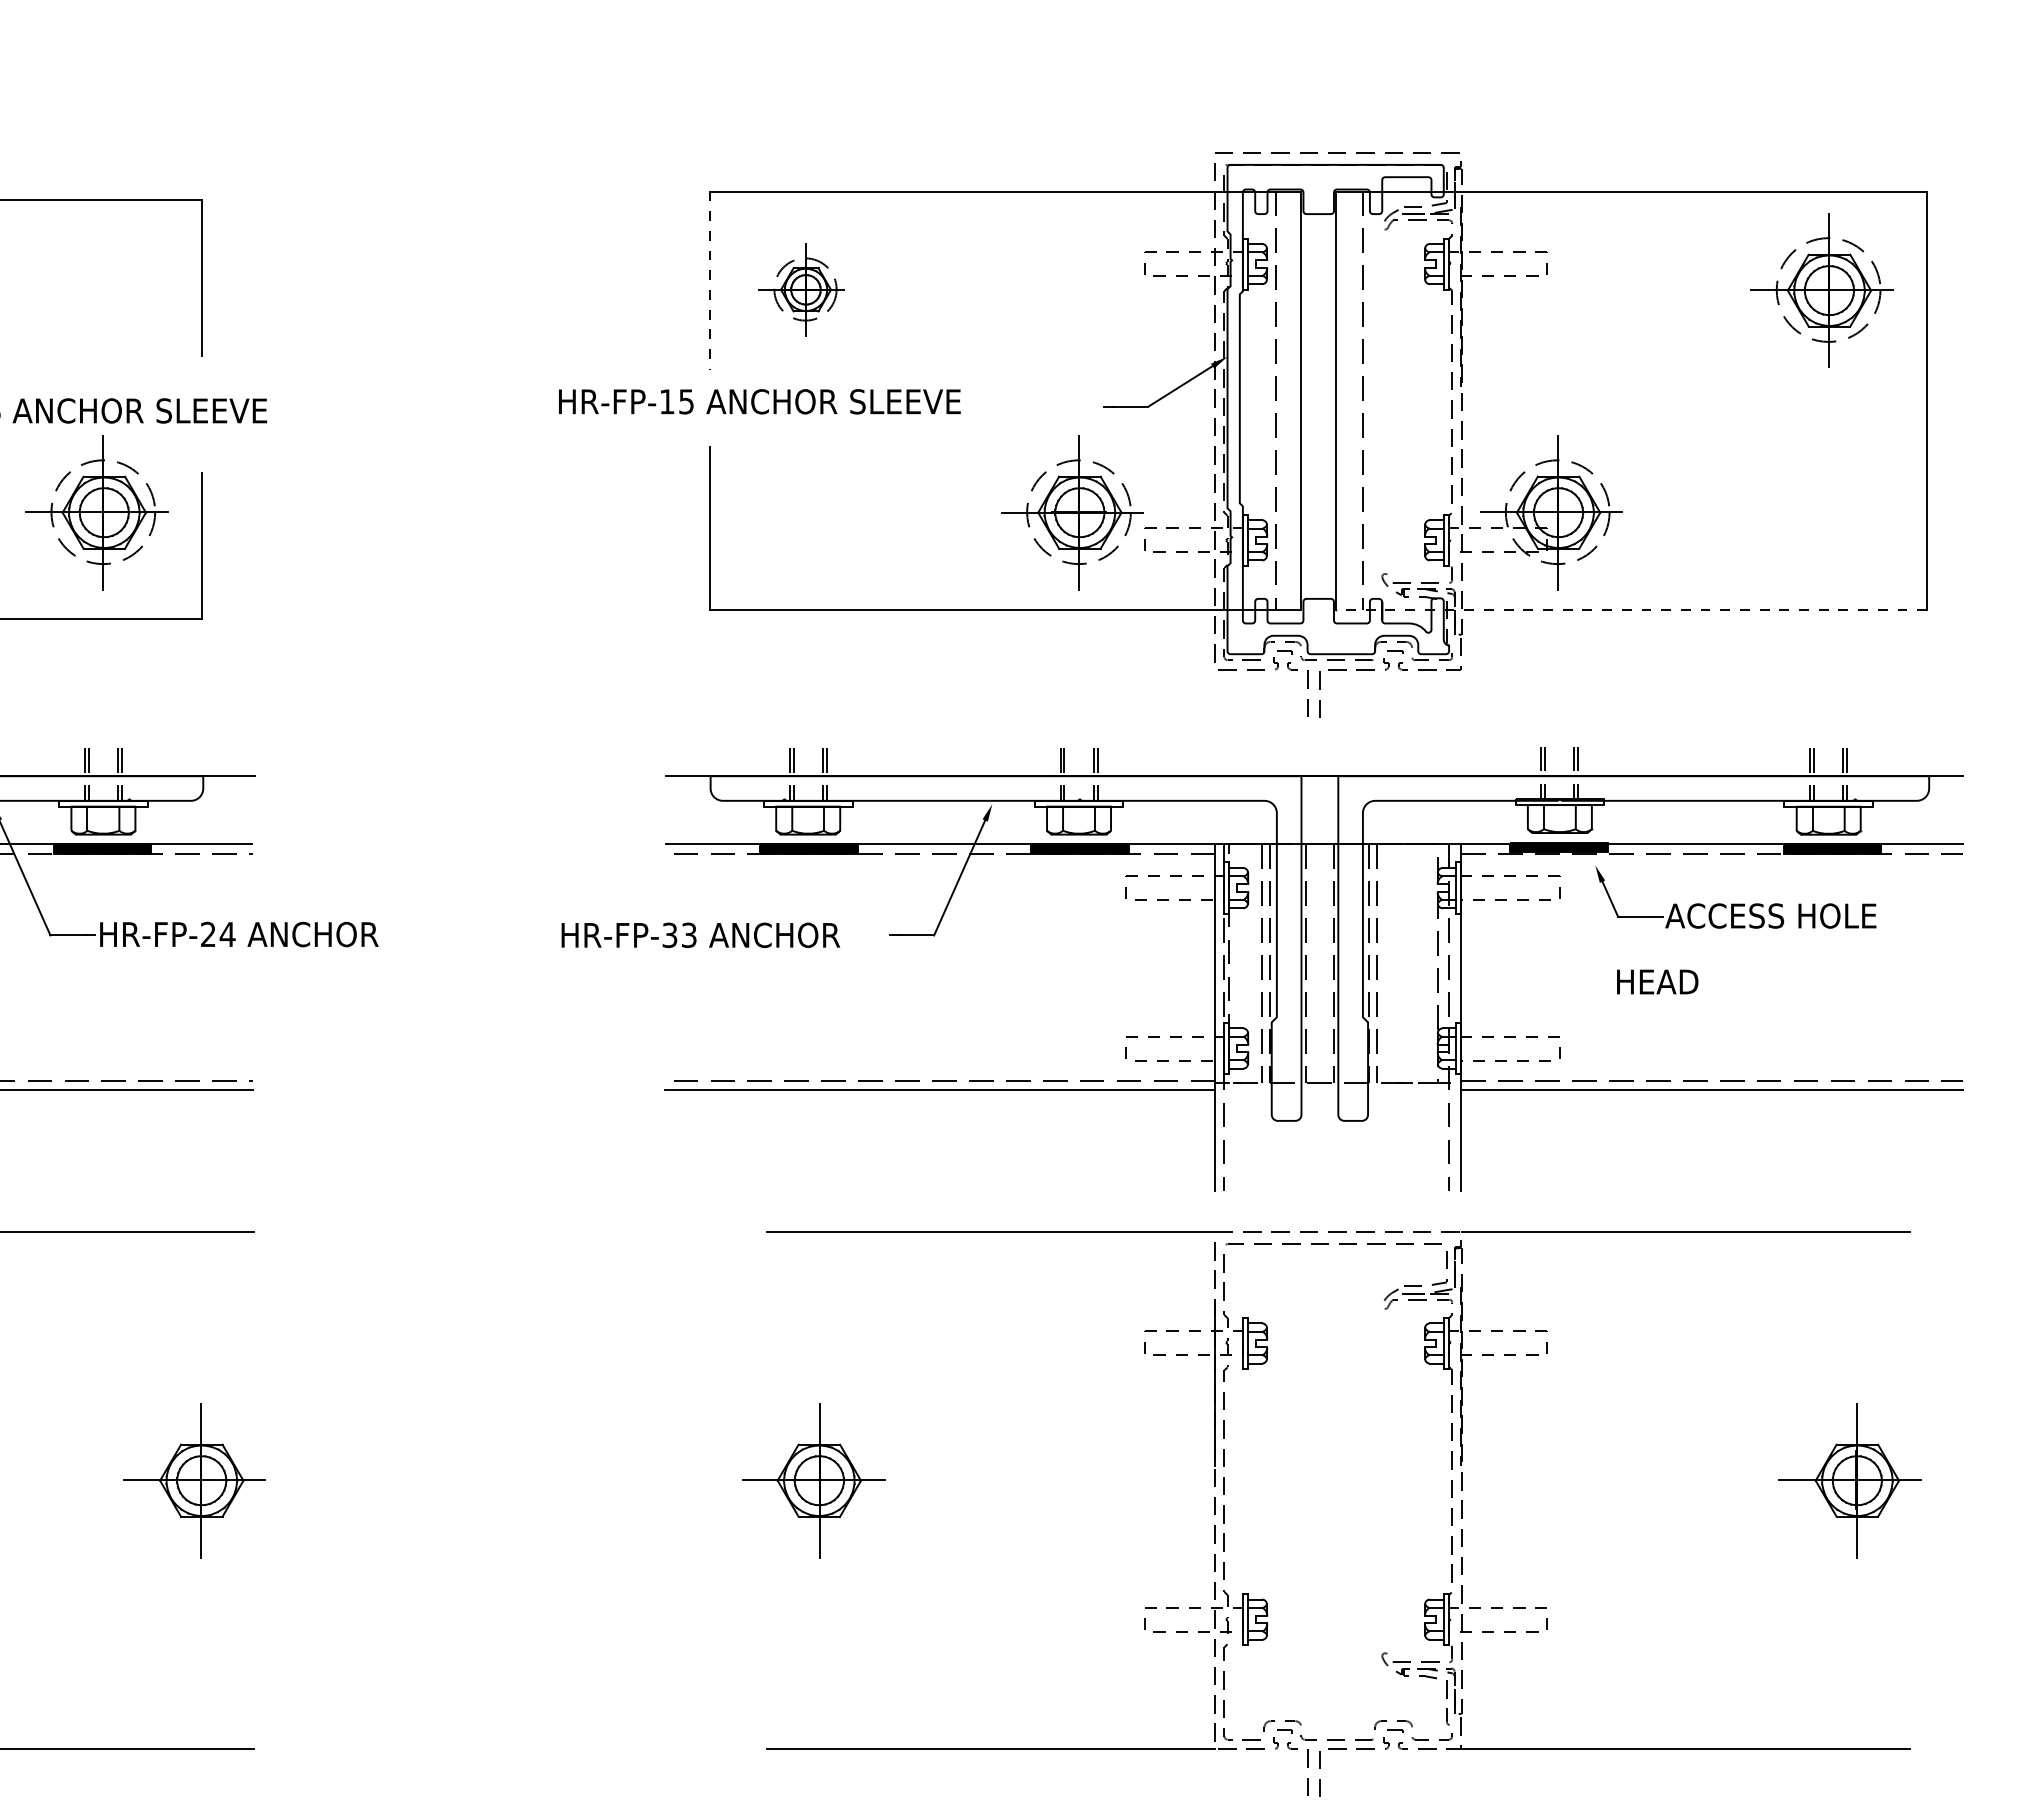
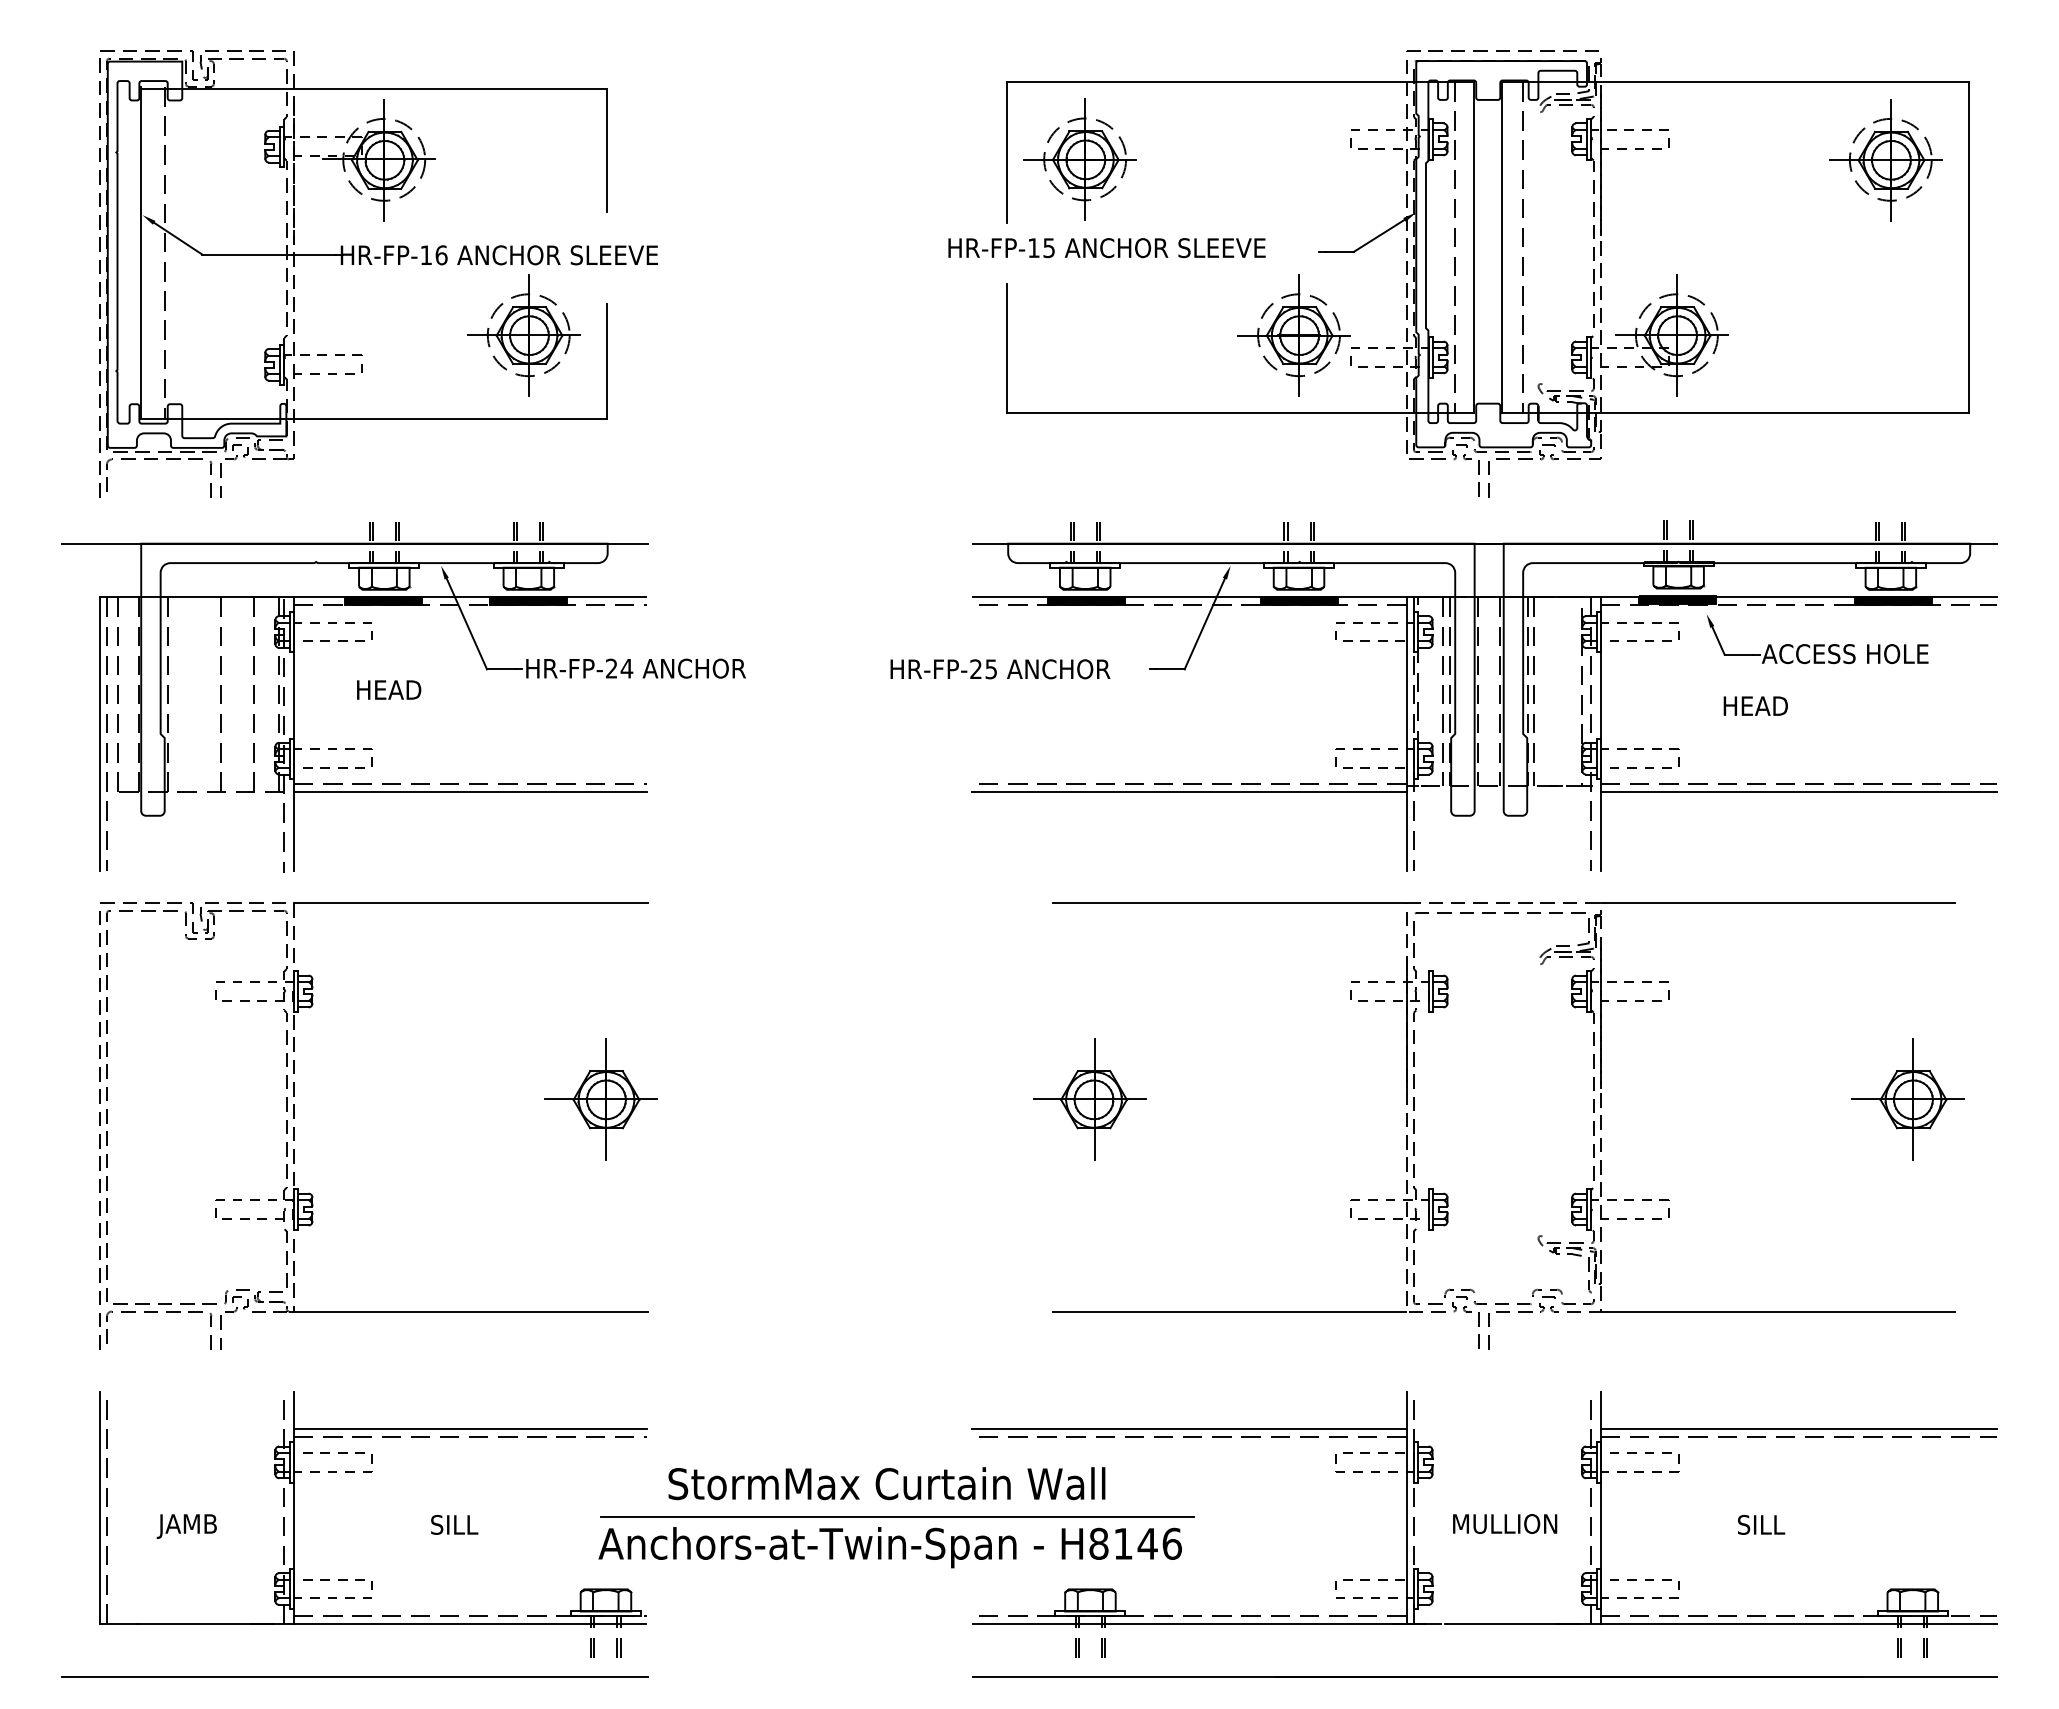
line: (709, 280) -> (1007, 152), dashed -> solid
part: (800, 289) -> (1079, 159), size x1.67
text: (759, 402) -> (1106, 248), moved
line: (1630, 610) -> (1734, 412), dashed -> solid
text: (679, 935) -> (983, 669), HR-FP-33 -> HR-FP-25

